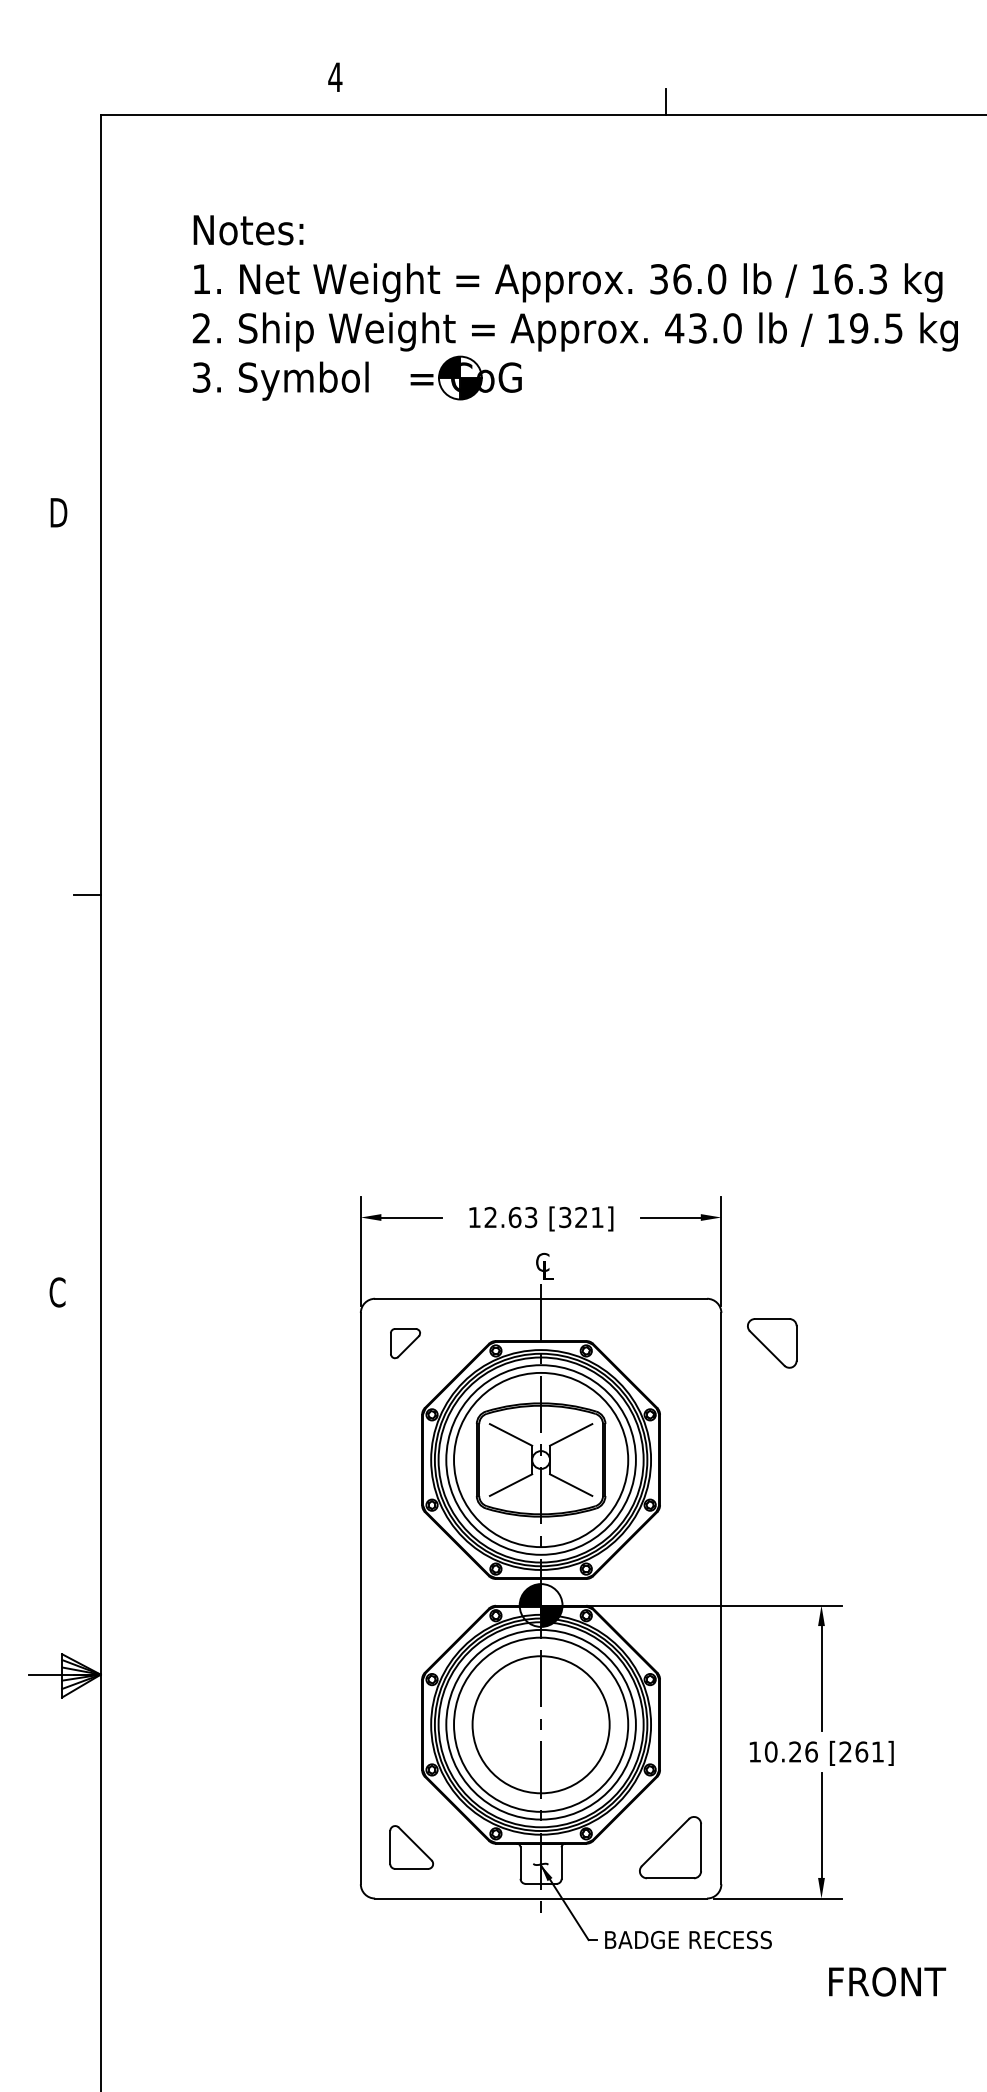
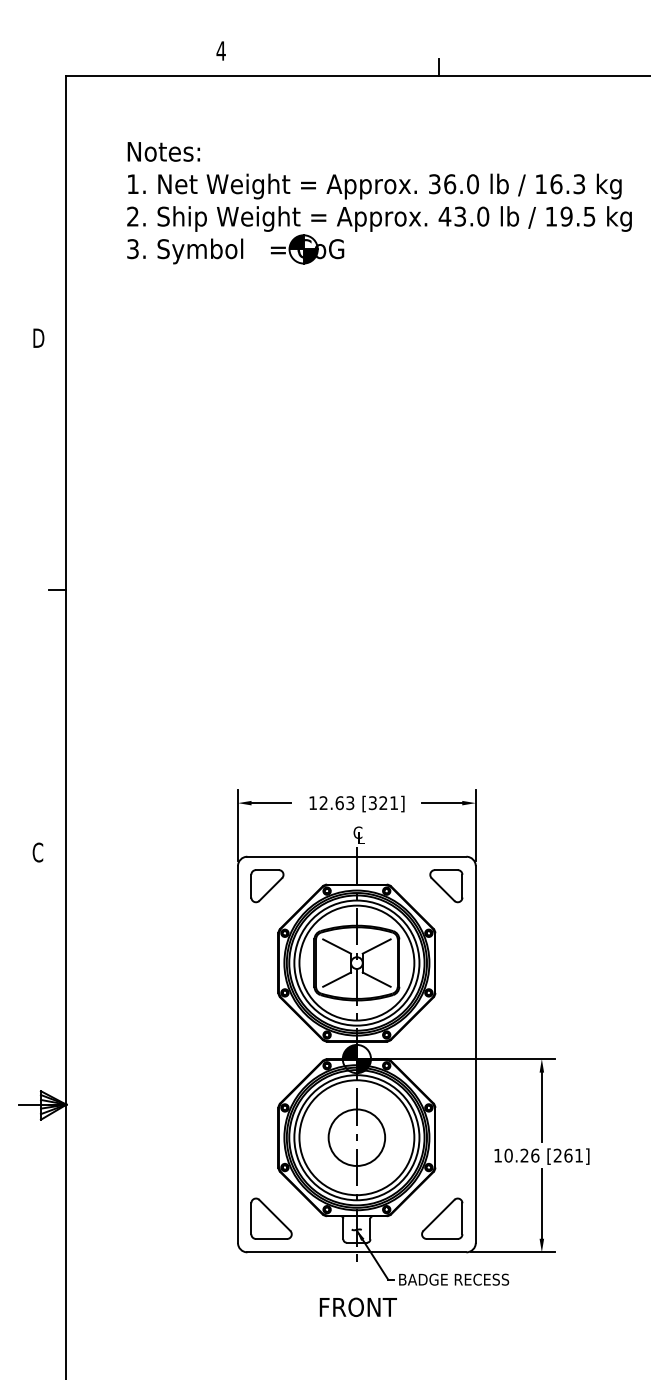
part: (405, 1343) -> (267, 886), size x1.67
part: (772, 1343) -> (446, 886), moved
circle: (540, 1724) -> (356, 1137), size x0.62
part: (411, 1847) -> (271, 1218), size x1.43
text: (886, 1980) -> (357, 1306), moved

